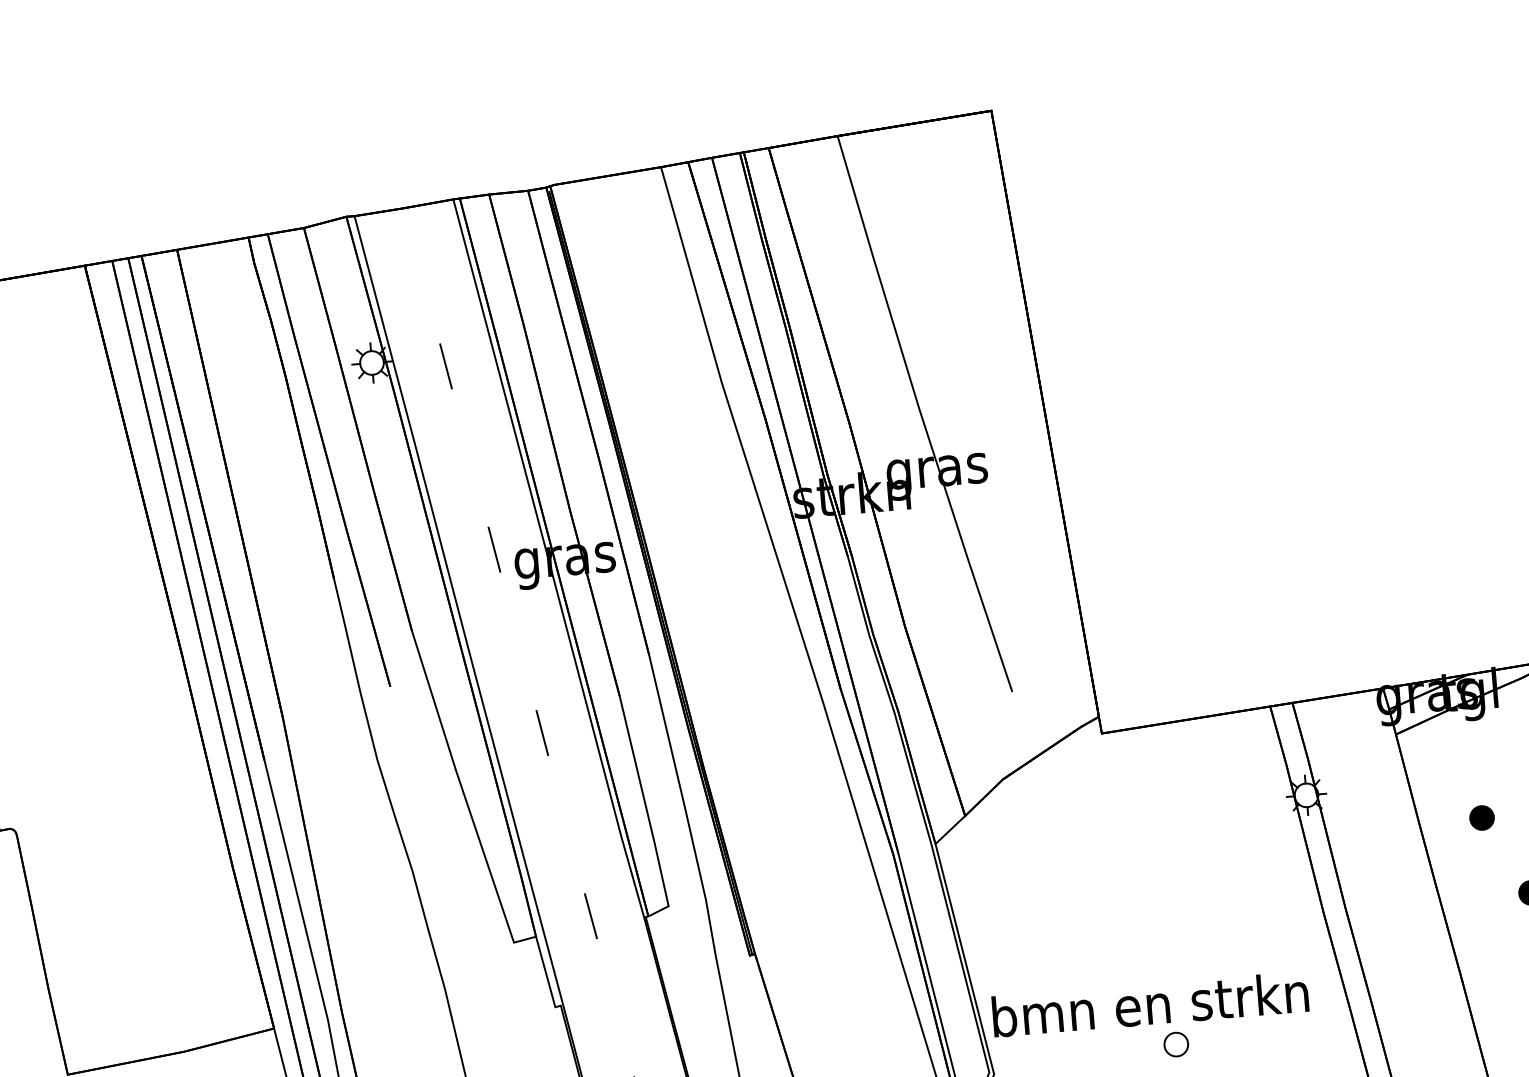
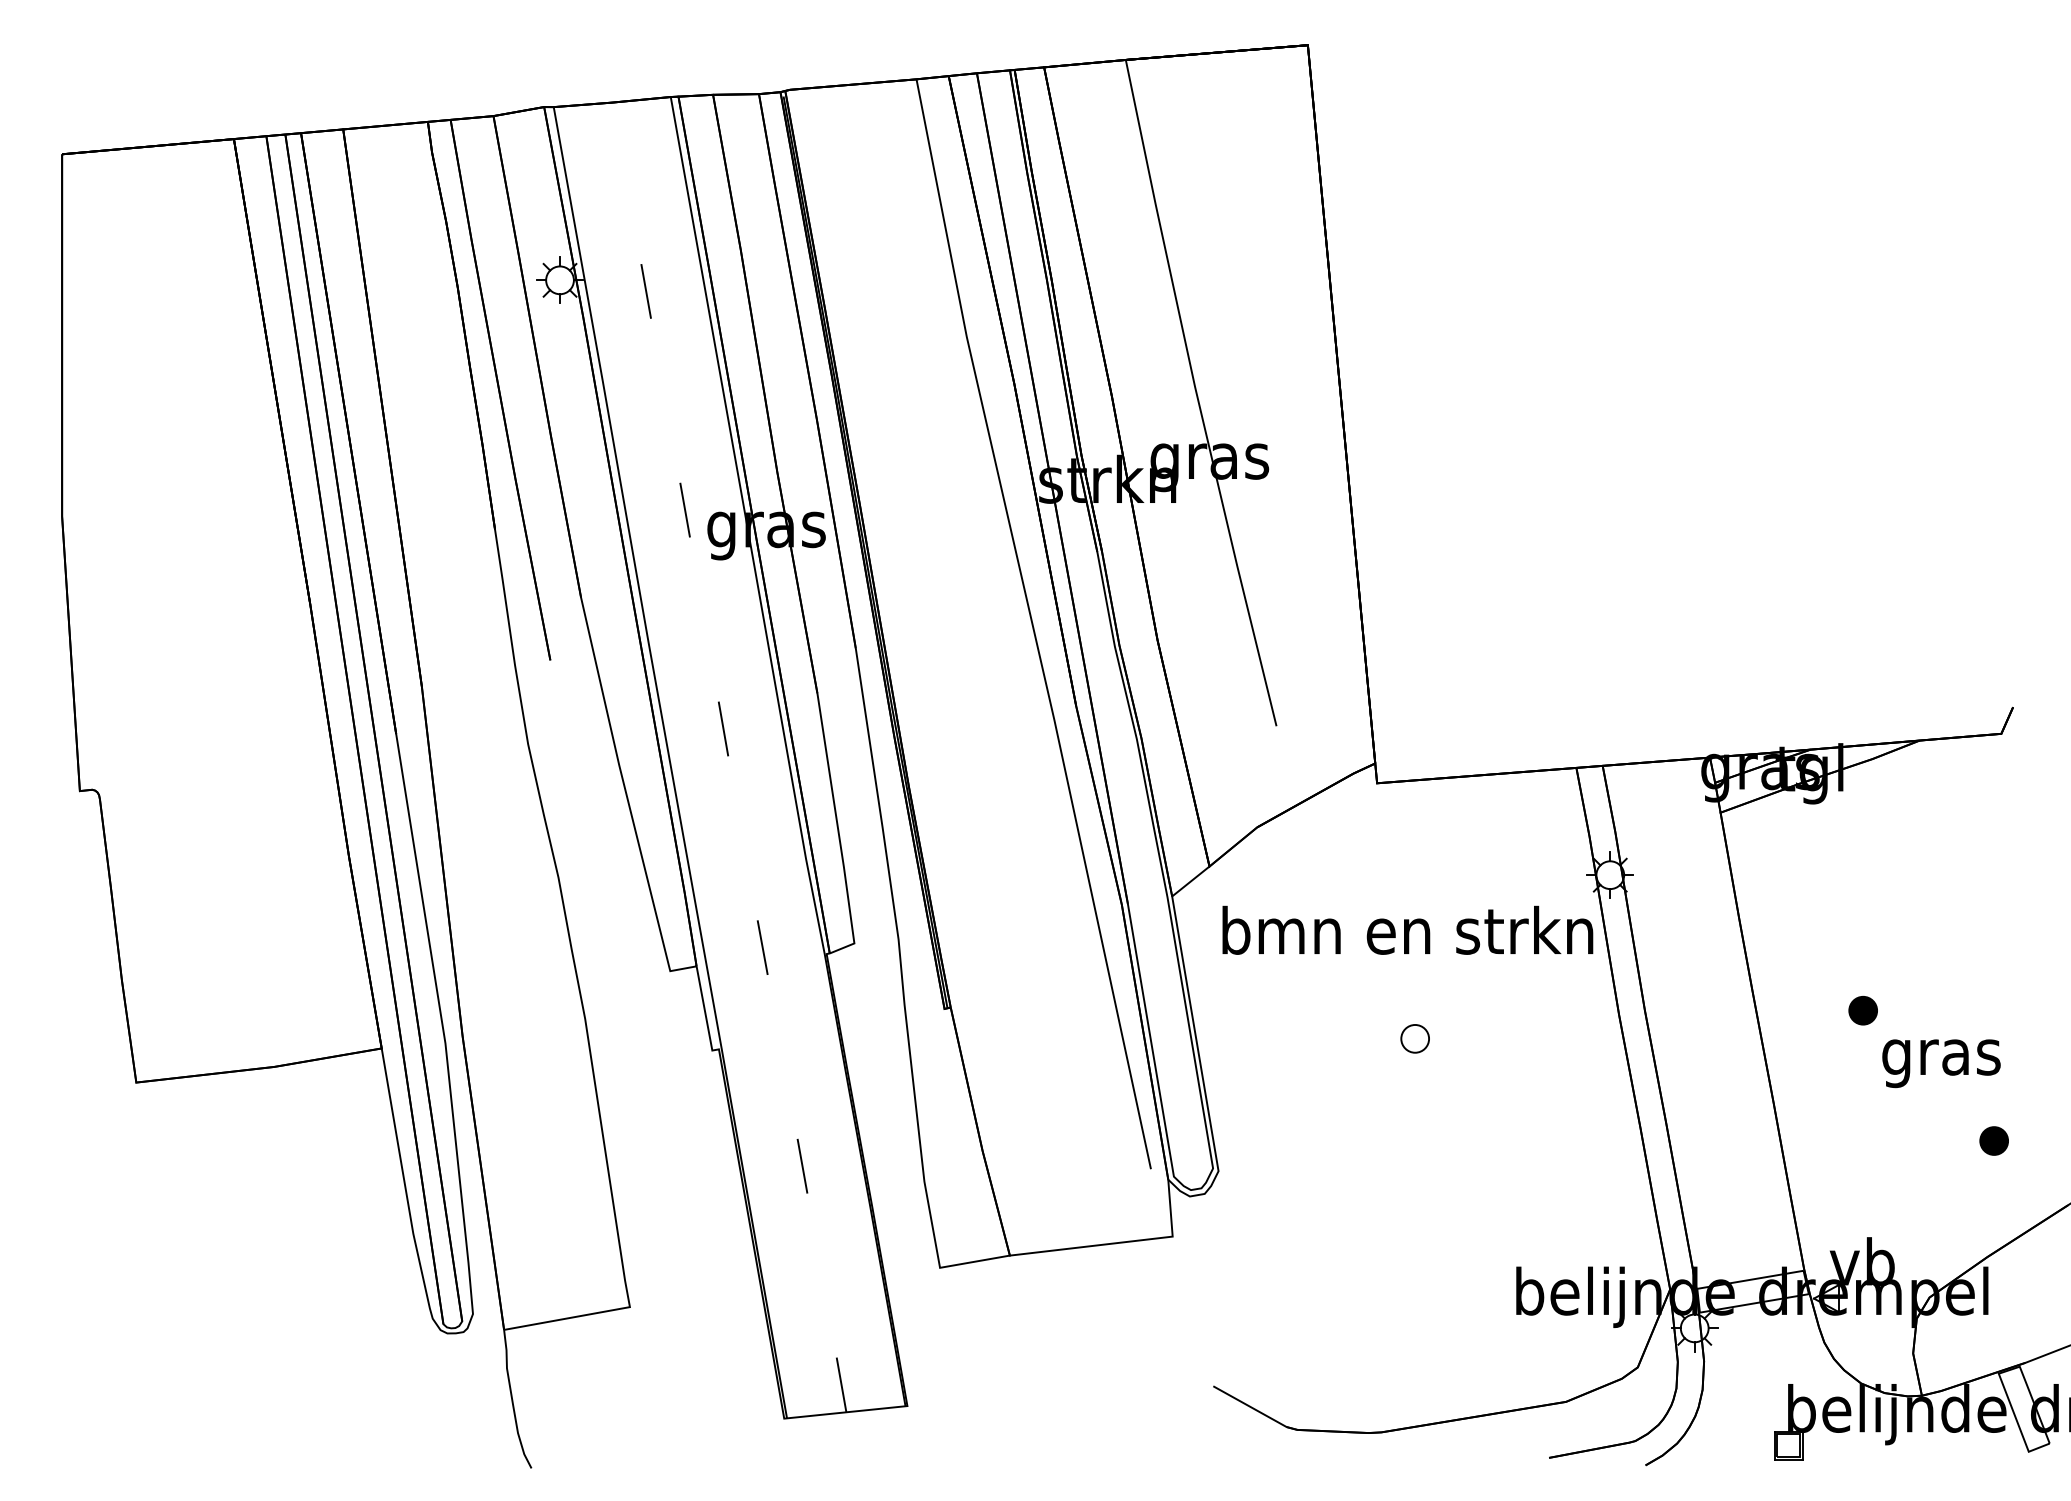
part: (1481, 818) -> (1812, 918), removed
text: (1150, 1003) -> (1407, 929), moved
part: (1175, 1044) -> (1414, 1038), moved

